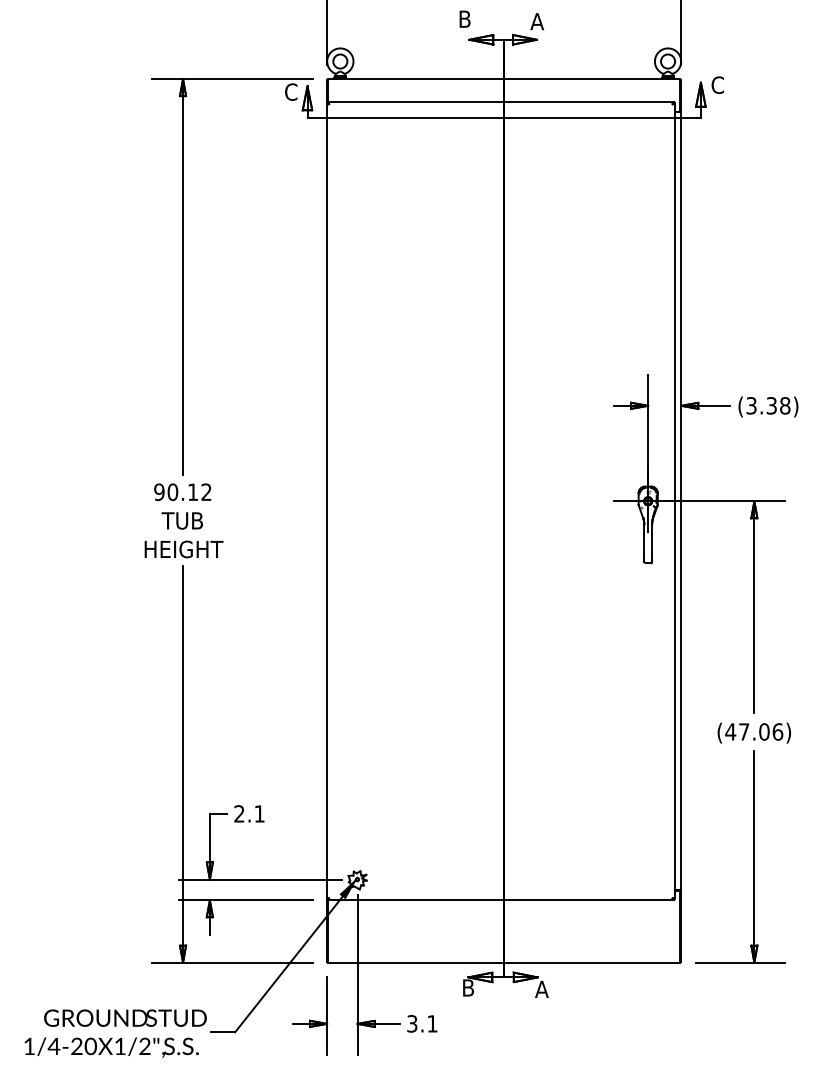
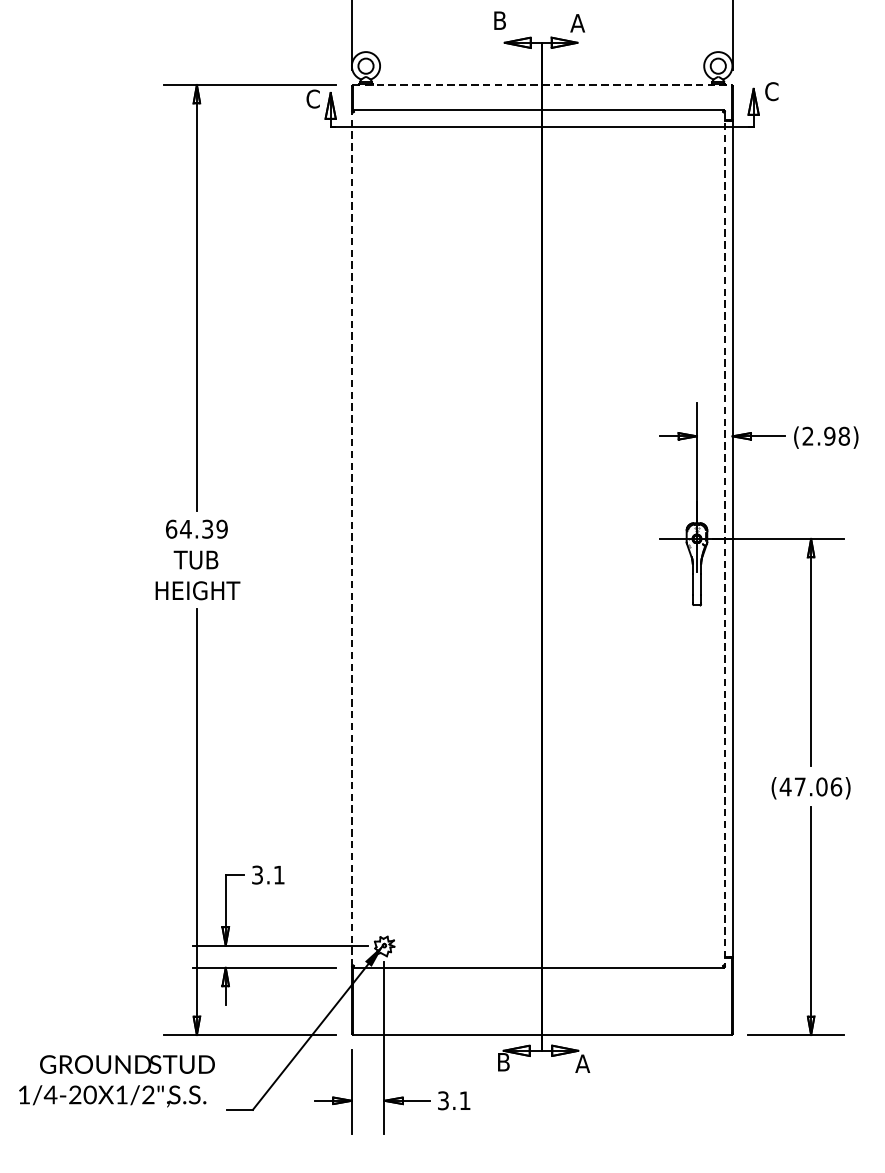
line: (504, 79) -> (542, 85), solid -> dashed
text: (761, 405) -> (818, 435), (3.38) -> (2.98)
text: (182, 492) -> (196, 529), 90.12 -> 64.39
line: (327, 501) -> (352, 539), solid -> dashed
line: (674, 501) -> (725, 539), solid -> dashed
text: (239, 813) -> (257, 874), 2.1 -> 3.1
text: (115, 1033) -> (116, 1081), moved

